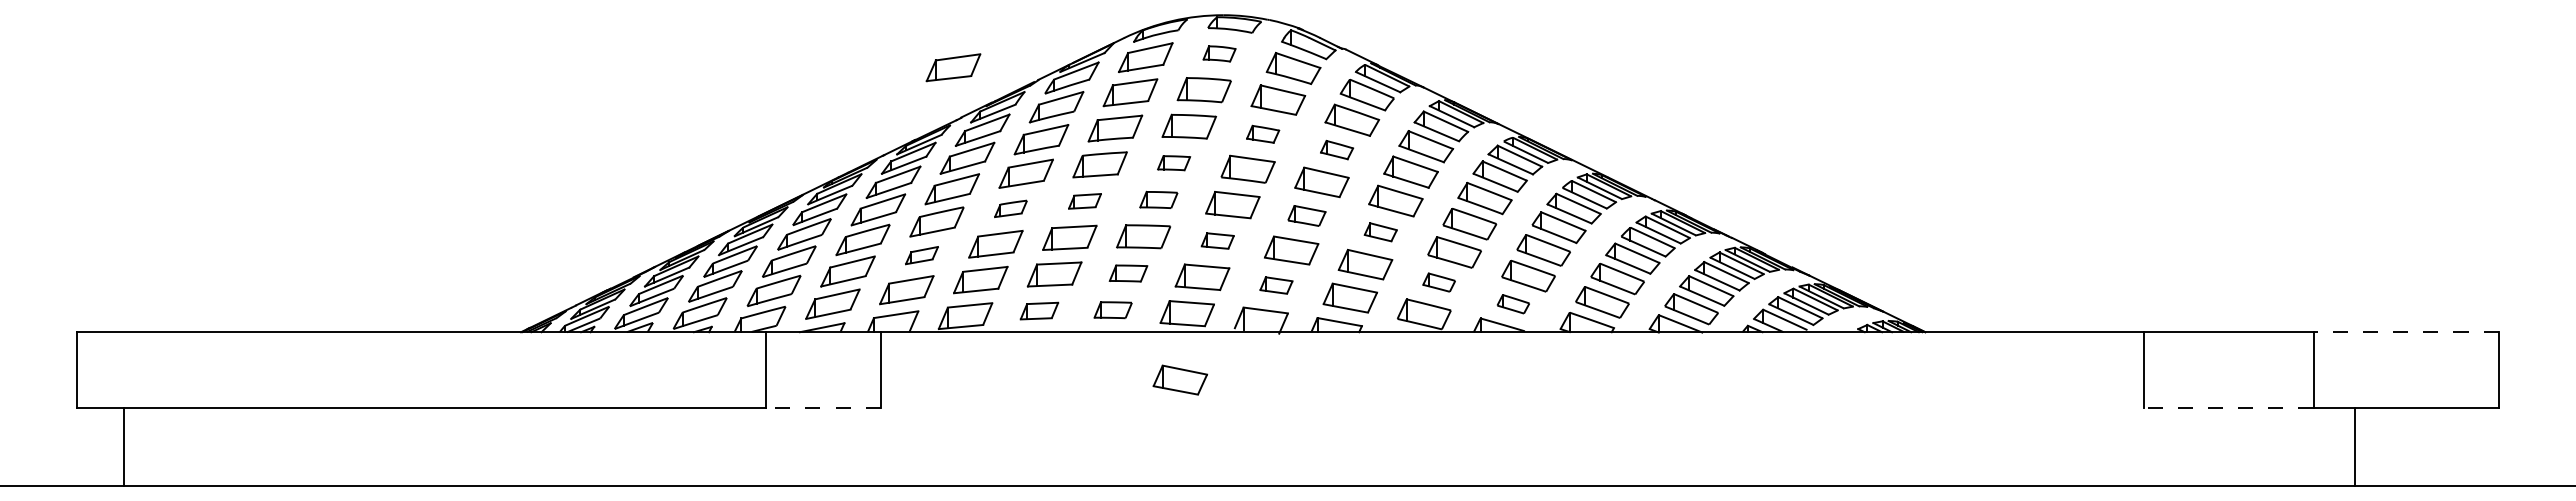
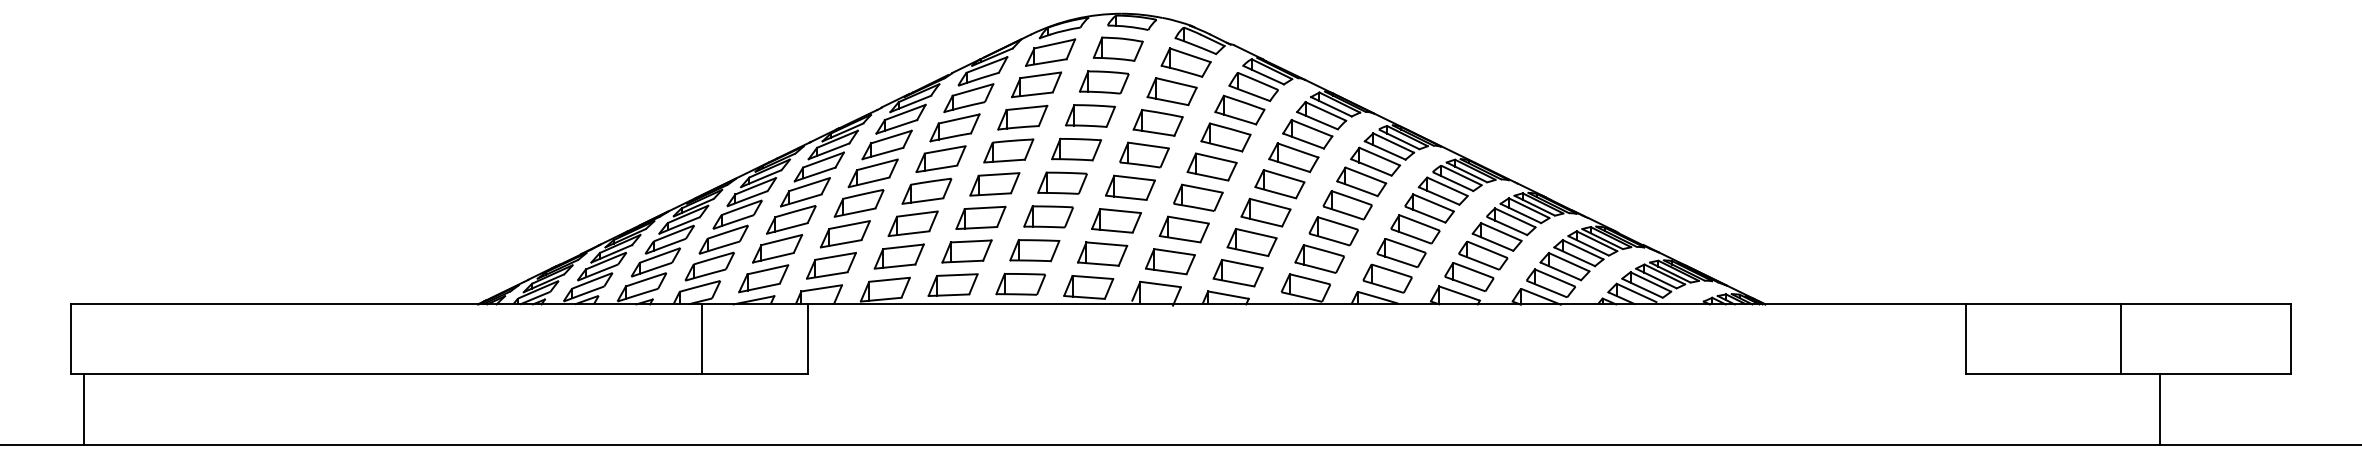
part: (1219, 53) -> (1118, 48), size x1.67
part: (953, 67) -> (874, 61), removed
part: (1262, 134) -> (1157, 123), size x1.67
part: (1336, 149) -> (1225, 136), size x1.67
part: (1173, 162) -> (1076, 148), size x1.67
part: (1158, 199) -> (1062, 182), size x1.43
part: (1084, 201) -> (994, 184), size x1.67
part: (1010, 208) -> (926, 190), size x1.67
part: (1306, 215) -> (1197, 197), size x1.43
part: (1380, 232) -> (1265, 212), size x1.67
part: (1217, 240) -> (1116, 220), size x1.67
part: (921, 255) -> (844, 234), size x1.67
part: (1128, 273) -> (1034, 250), size x1.43
part: (1438, 282) -> (1318, 258), size x1.67
part: (1276, 285) -> (1170, 261), size x1.67
part: (1513, 304) -> (1387, 279), size x1.67
part: (1112, 309) -> (1020, 283), size x1.43
part: (1039, 310) -> (953, 284), size x1.43
line: (2406, 332) -> (2206, 304), dashed -> solid
part: (1179, 379) -> (1081, 347), removed
line: (823, 407) -> (755, 373), dashed -> solid
line: (2228, 407) -> (2043, 373), dashed -> solid
line: (124, 446) -> (83, 409), moved

